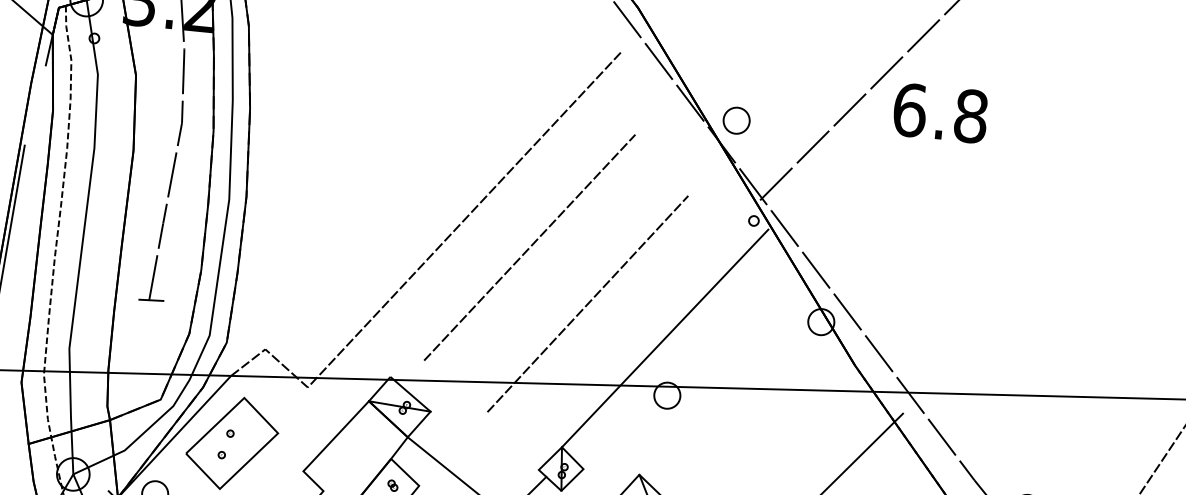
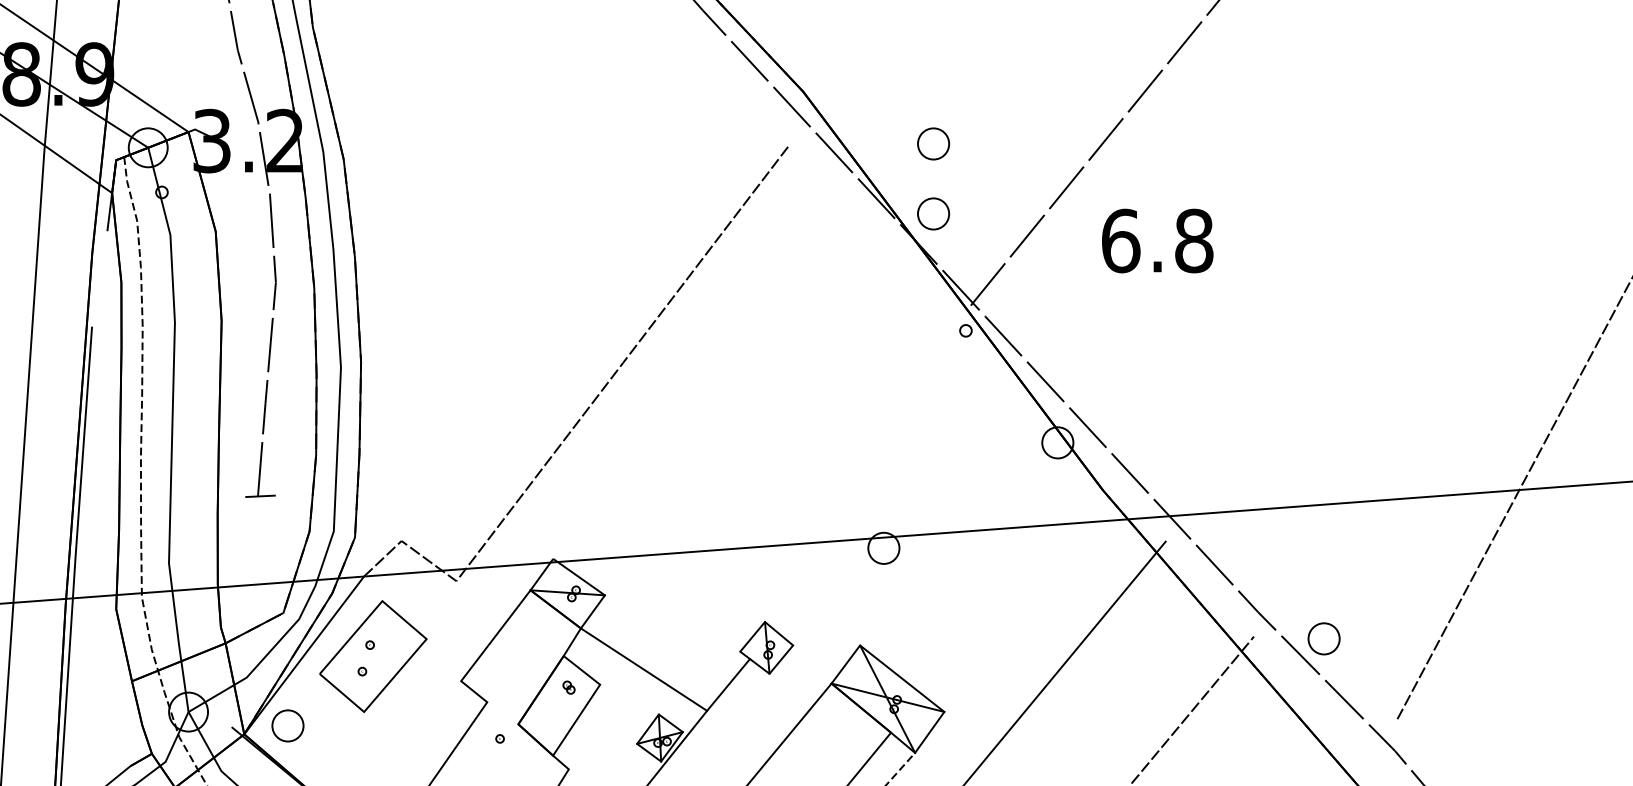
part: (742, 61) -> (933, 143), added
text: (940, 112) -> (1157, 240), moved
line: (530, 247) -> (703, 388), removed
line: (587, 303) -> (778, 448), removed
line: (665, 338) -> (874, 480), removed

